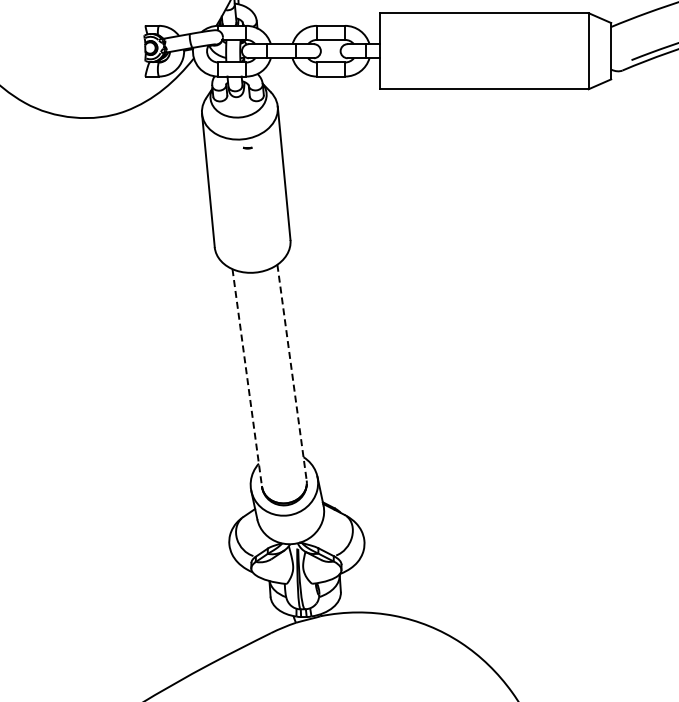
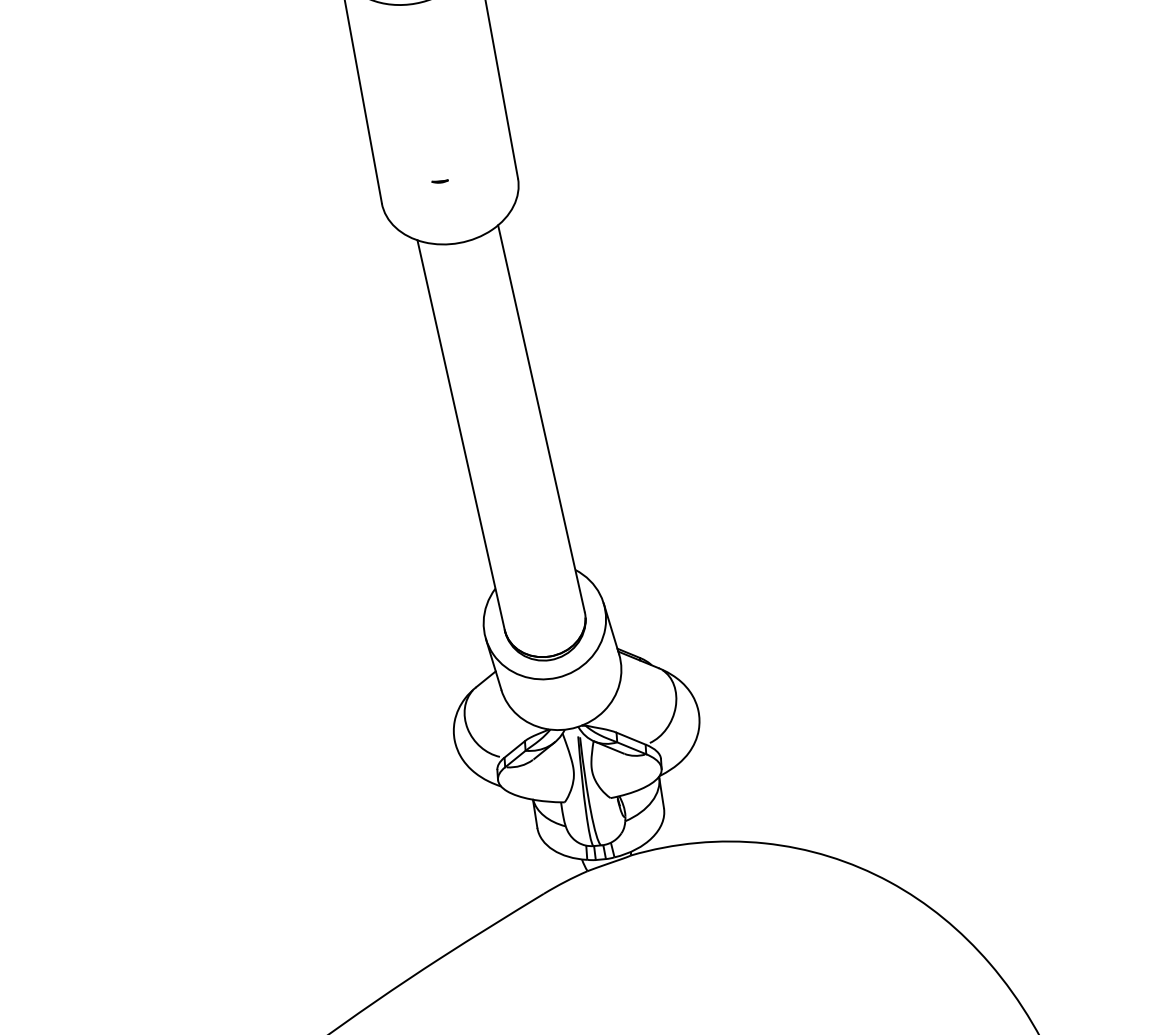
part: (247, 147) -> (439, 180), moved
line: (292, 372) -> (542, 418), dashed -> solid
line: (247, 378) -> (461, 436), dashed -> solid

